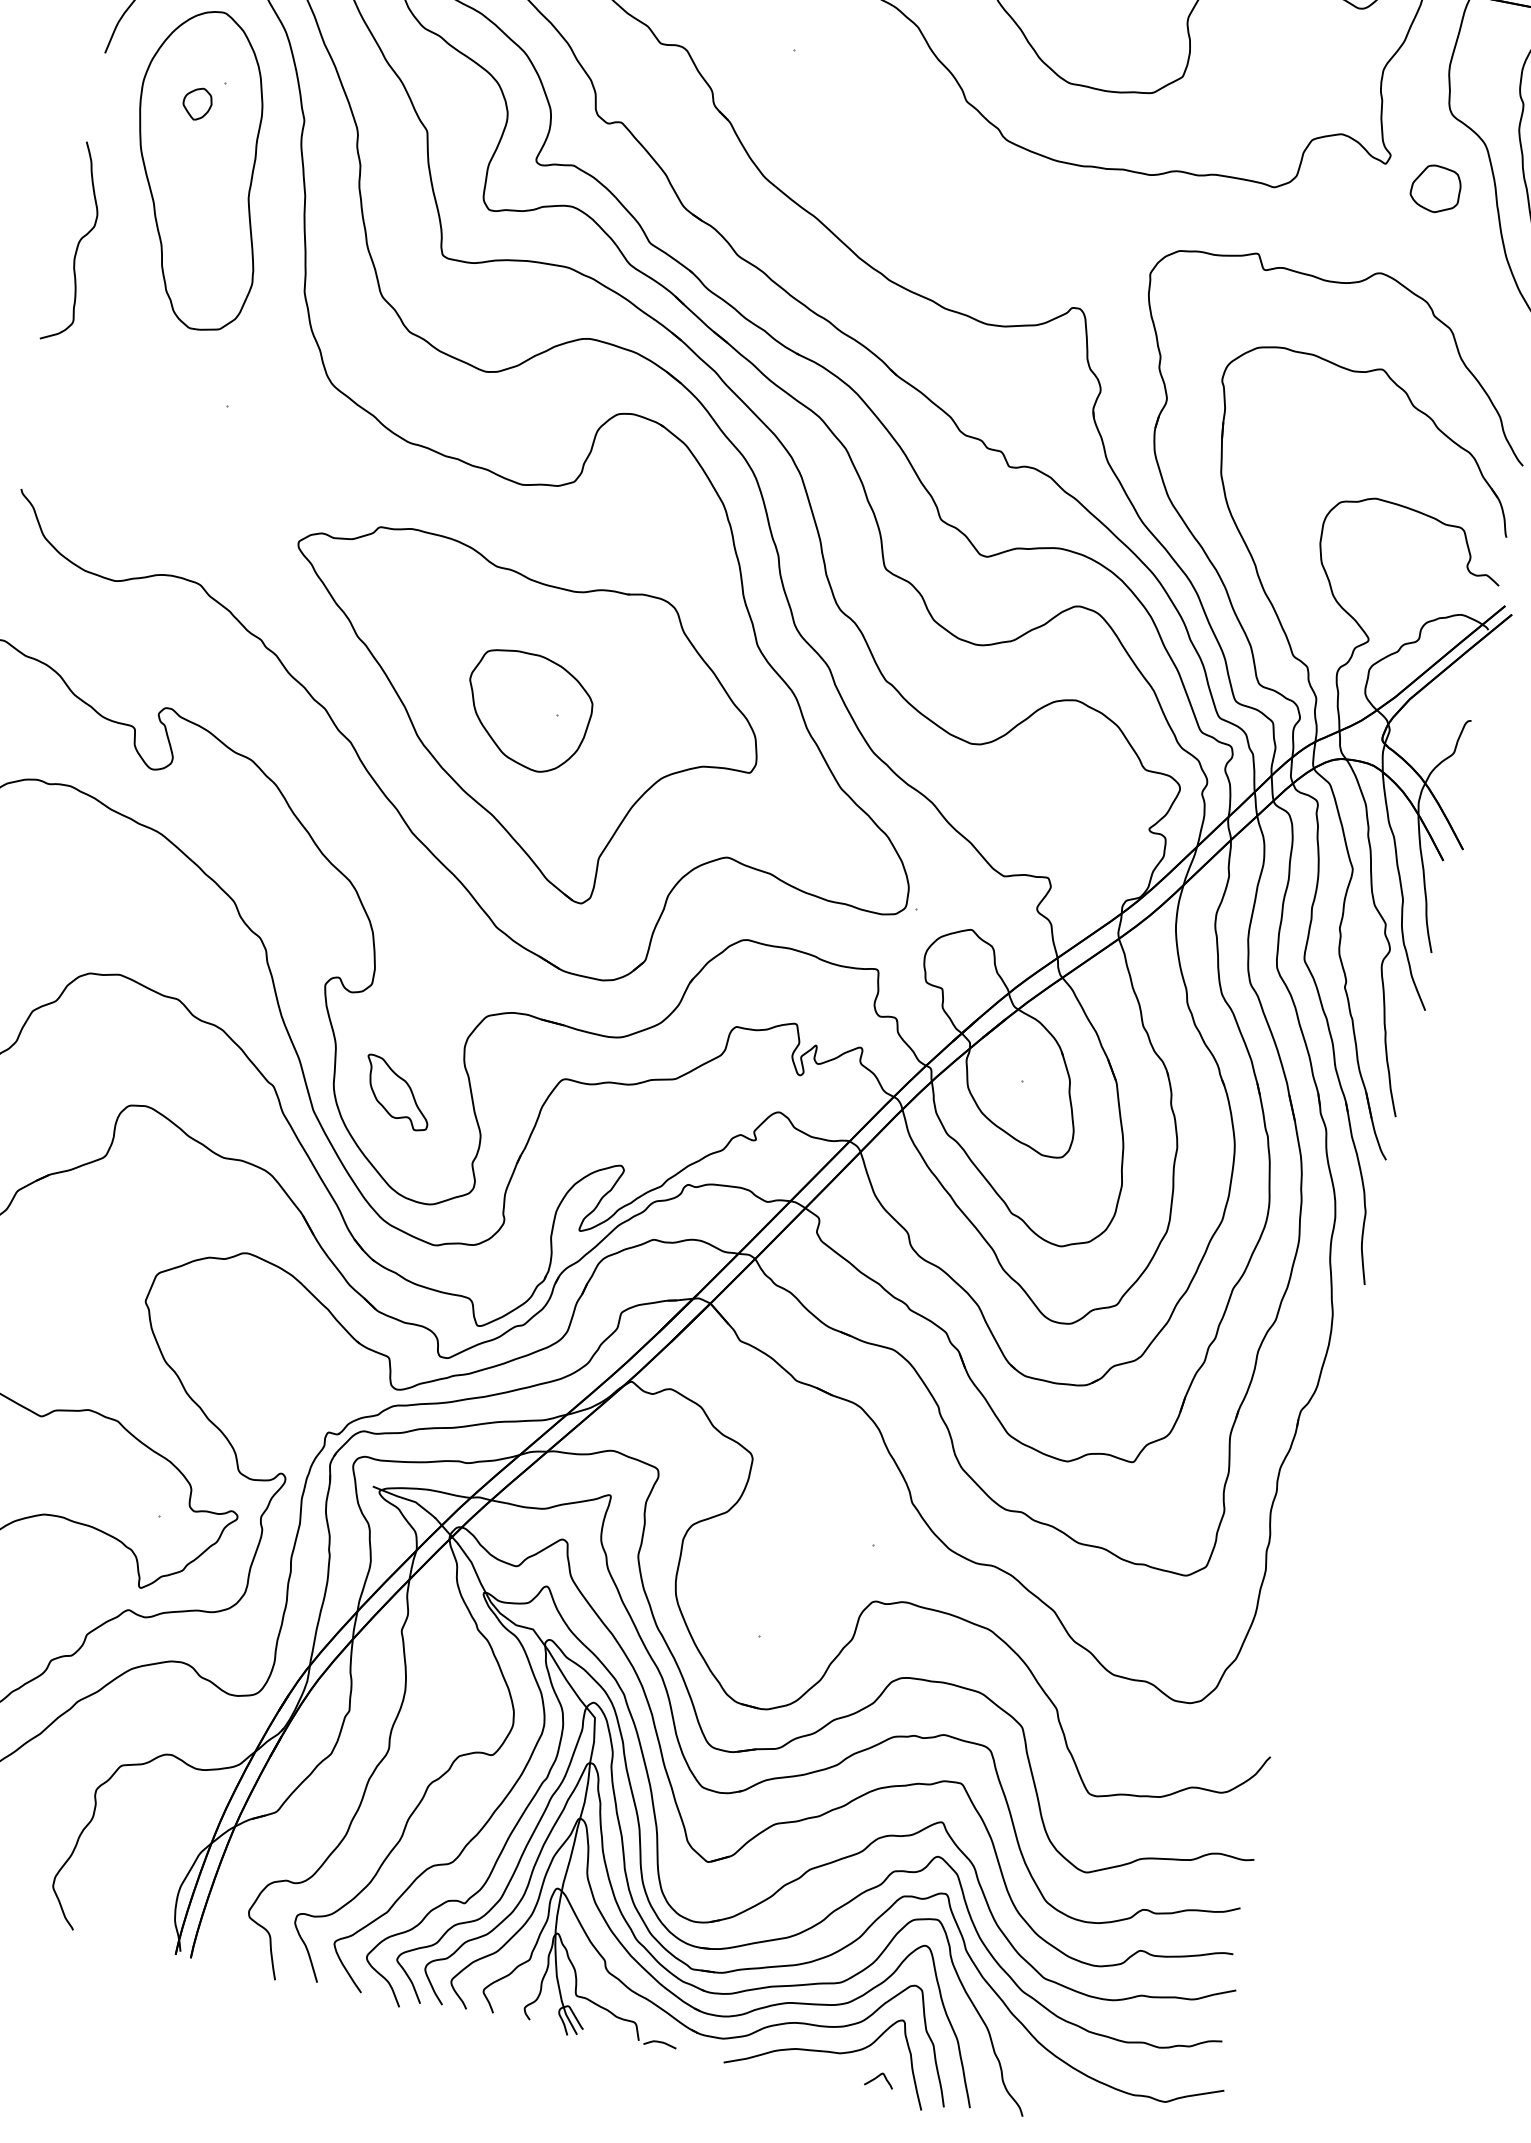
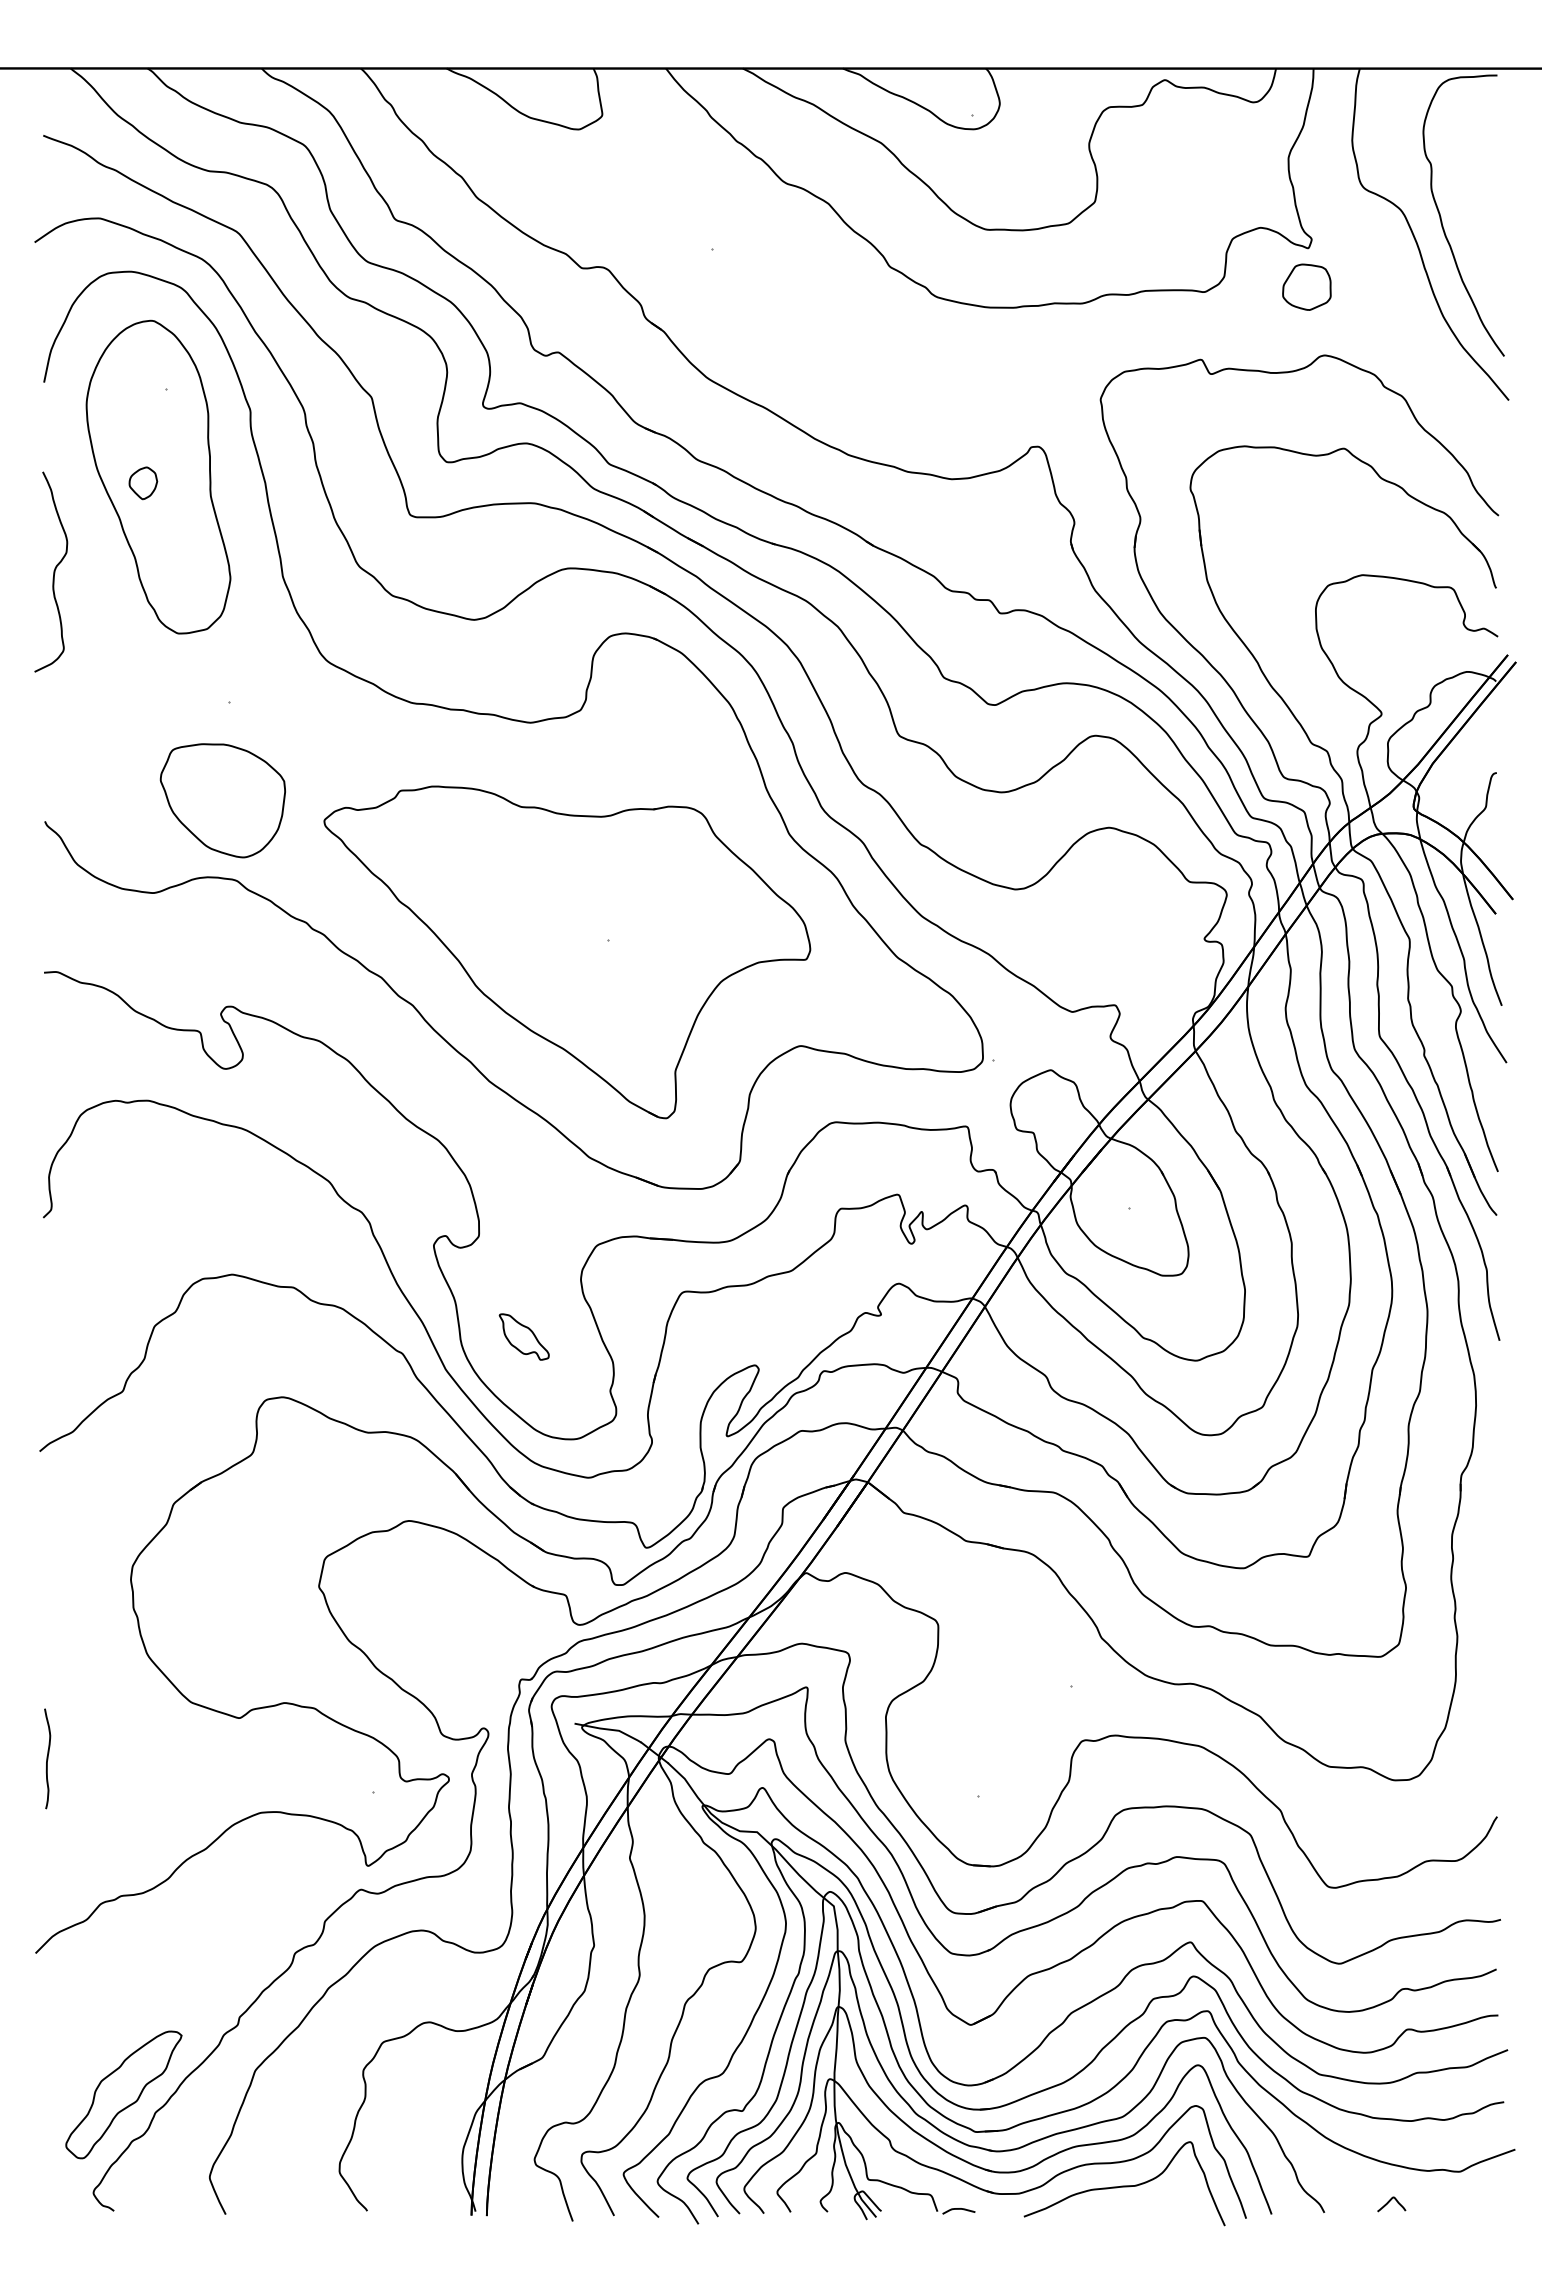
part: (197, 104) -> (143, 483), moved
part: (1435, 188) -> (1306, 286), moved
part: (527, 711) -> (222, 800), moved
part: (397, 1092) -> (524, 1336), size x0.7
curve: (877, 2077) -> (1389, 2202), moved

